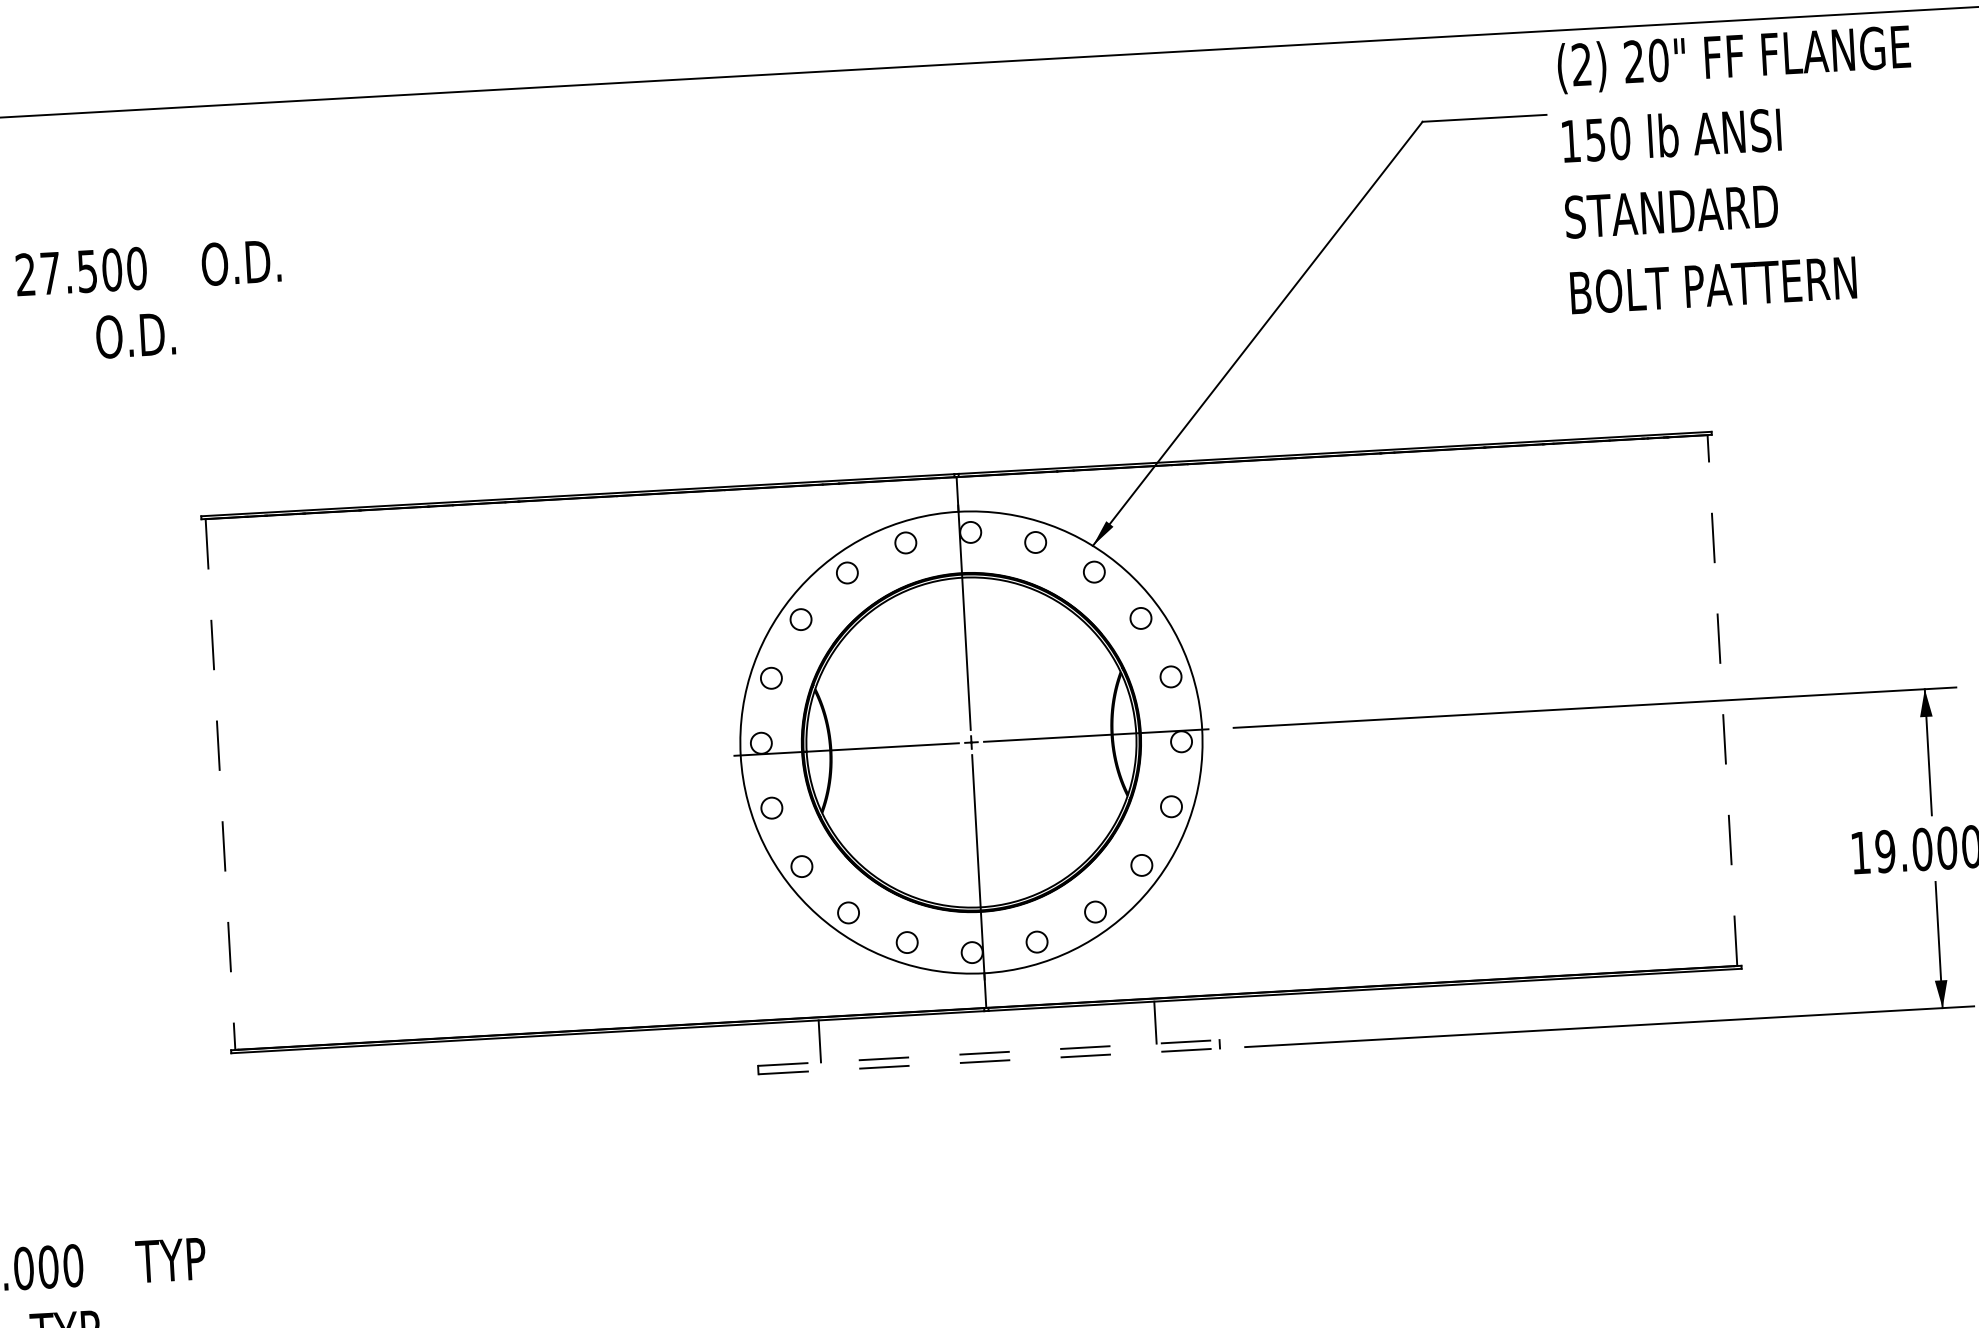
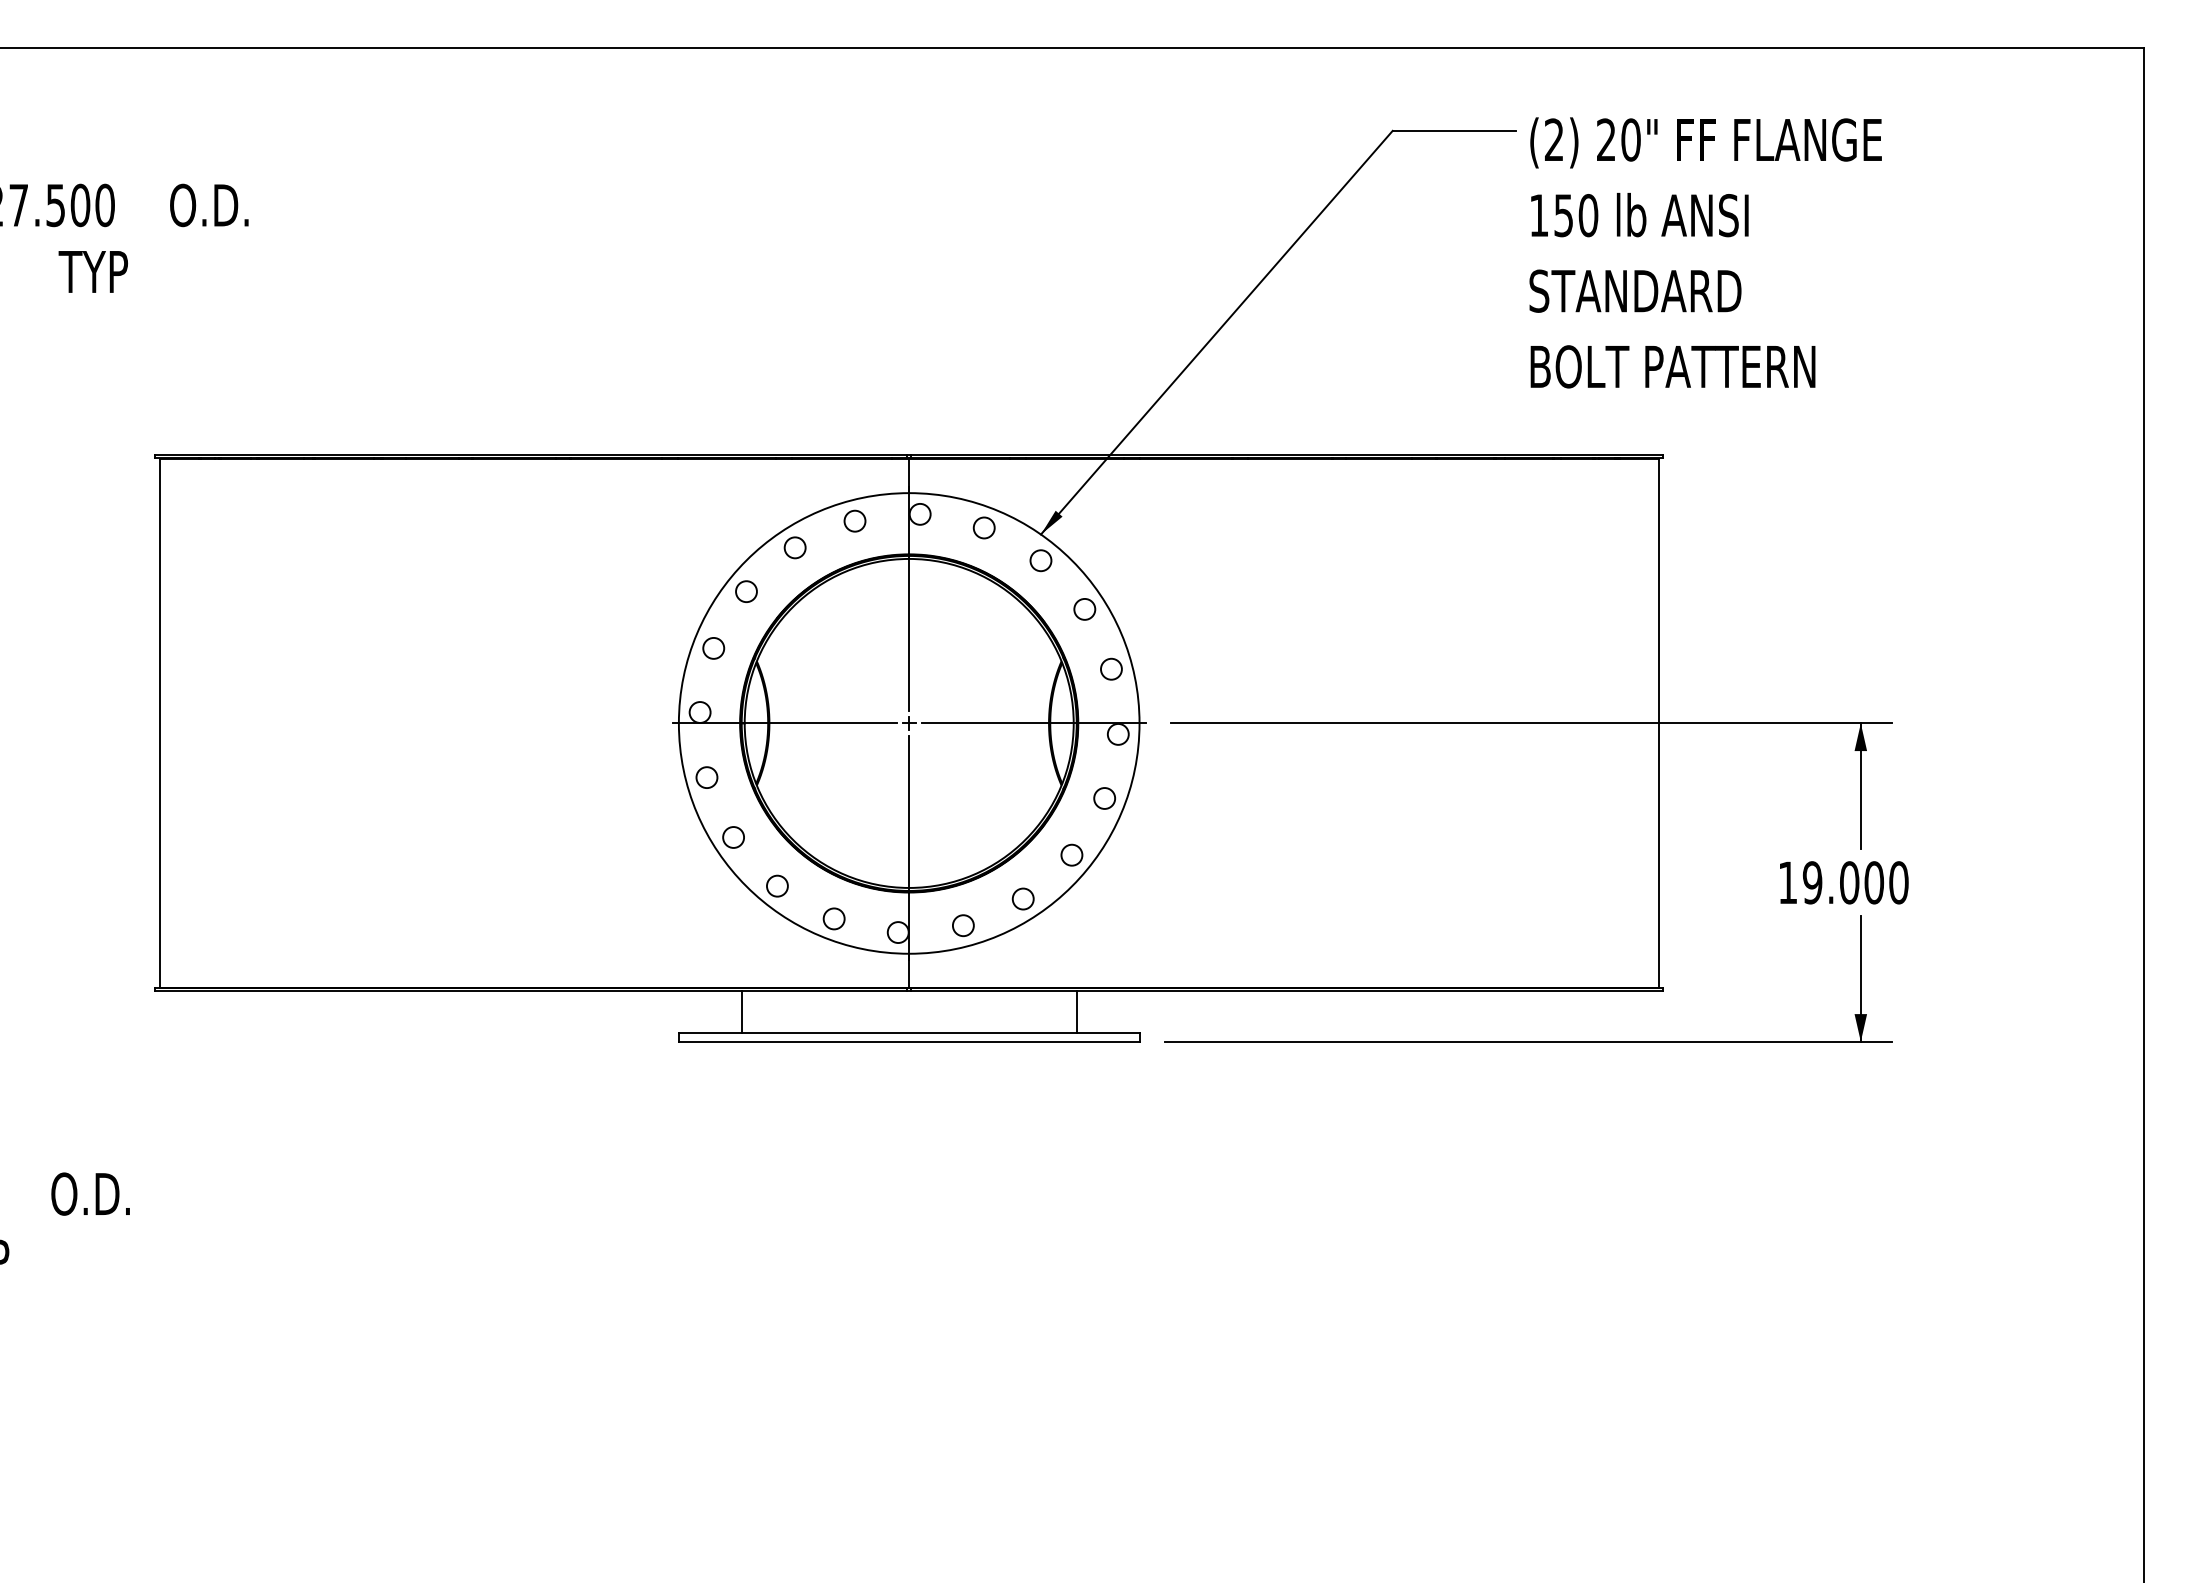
text: (1739, 169) -> (1705, 252), moved
text: (133, 335) -> (98, 271), O.D. -> TYP
line: (1722, 700) -> (1658, 723), dashed -> solid
line: (220, 784) -> (159, 723), dashed -> solid
line: (989, 1053) -> (909, 1033), dashed -> solid
line: (989, 1061) -> (909, 1041), dashed -> solid
text: (176, 1259) -> (89, 1193), TYP -> O.D.

